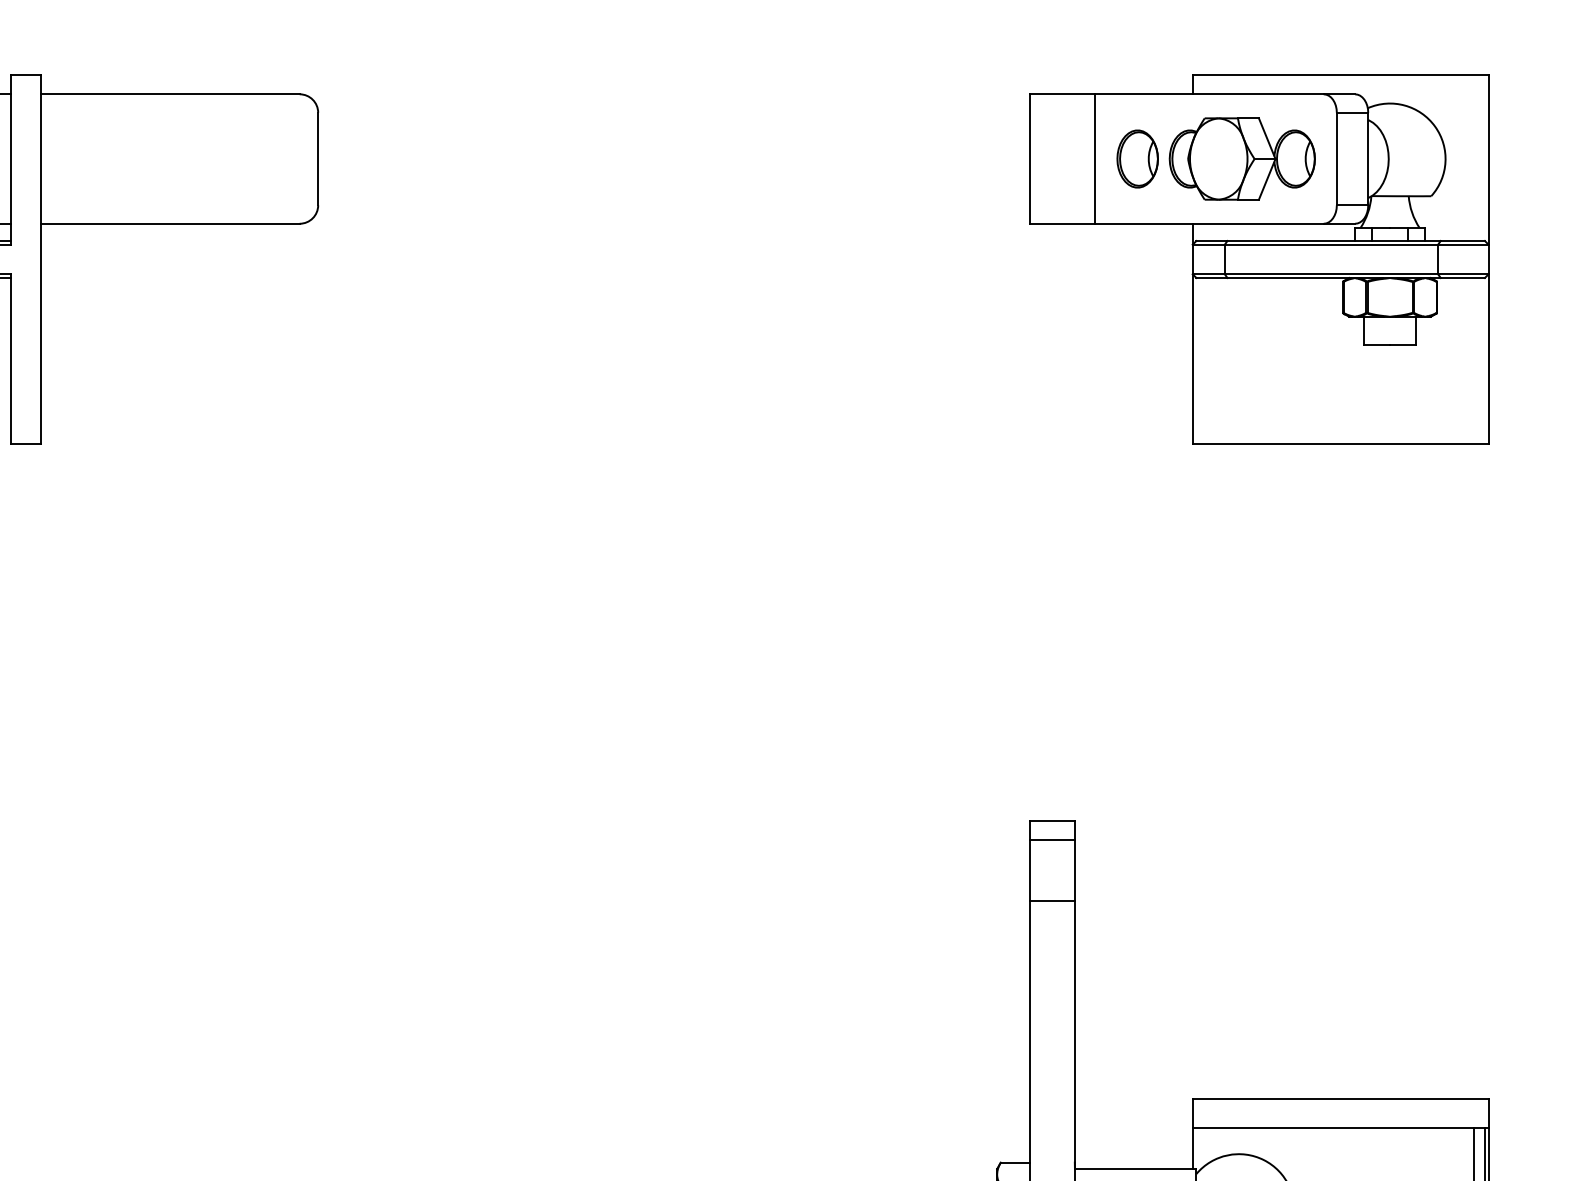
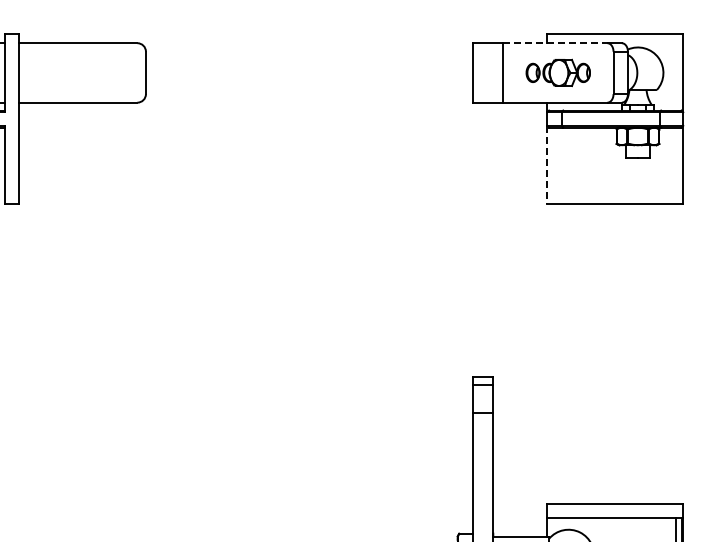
line: (1210, 94) -> (555, 43), solid -> dashed
part: (1216, 158) -> (558, 72), size x0.7
line: (1192, 360) -> (547, 165), solid -> dashed

